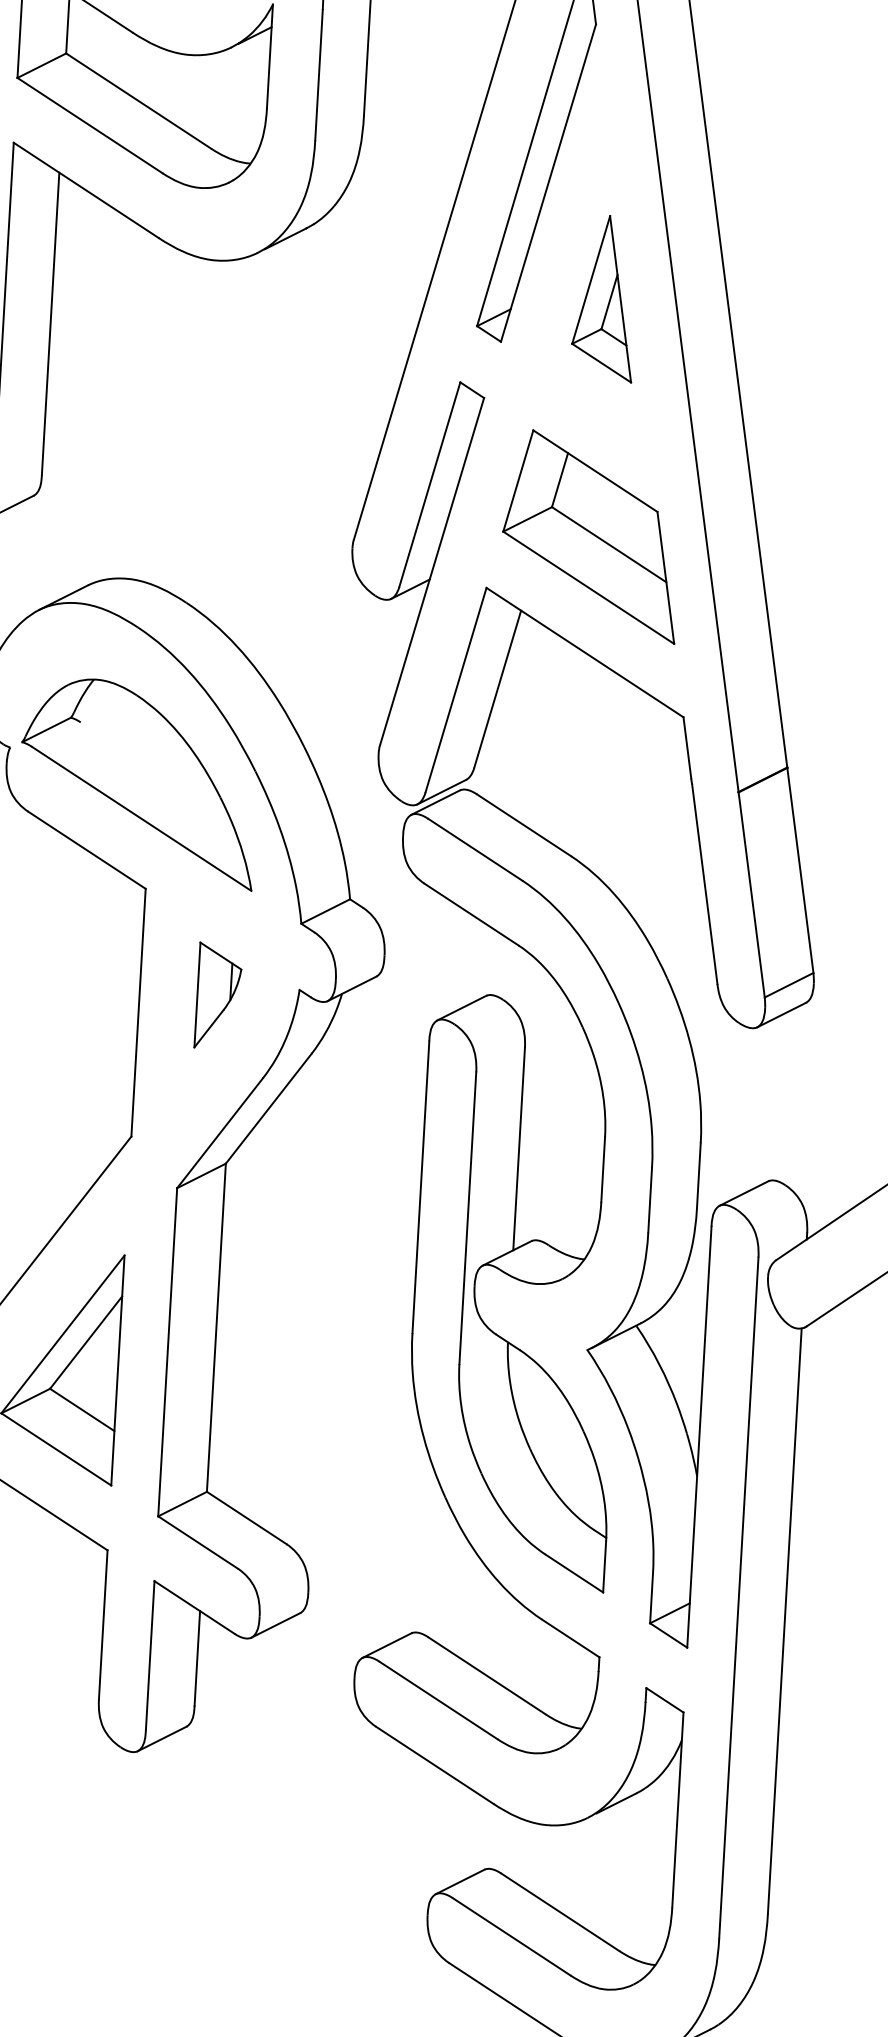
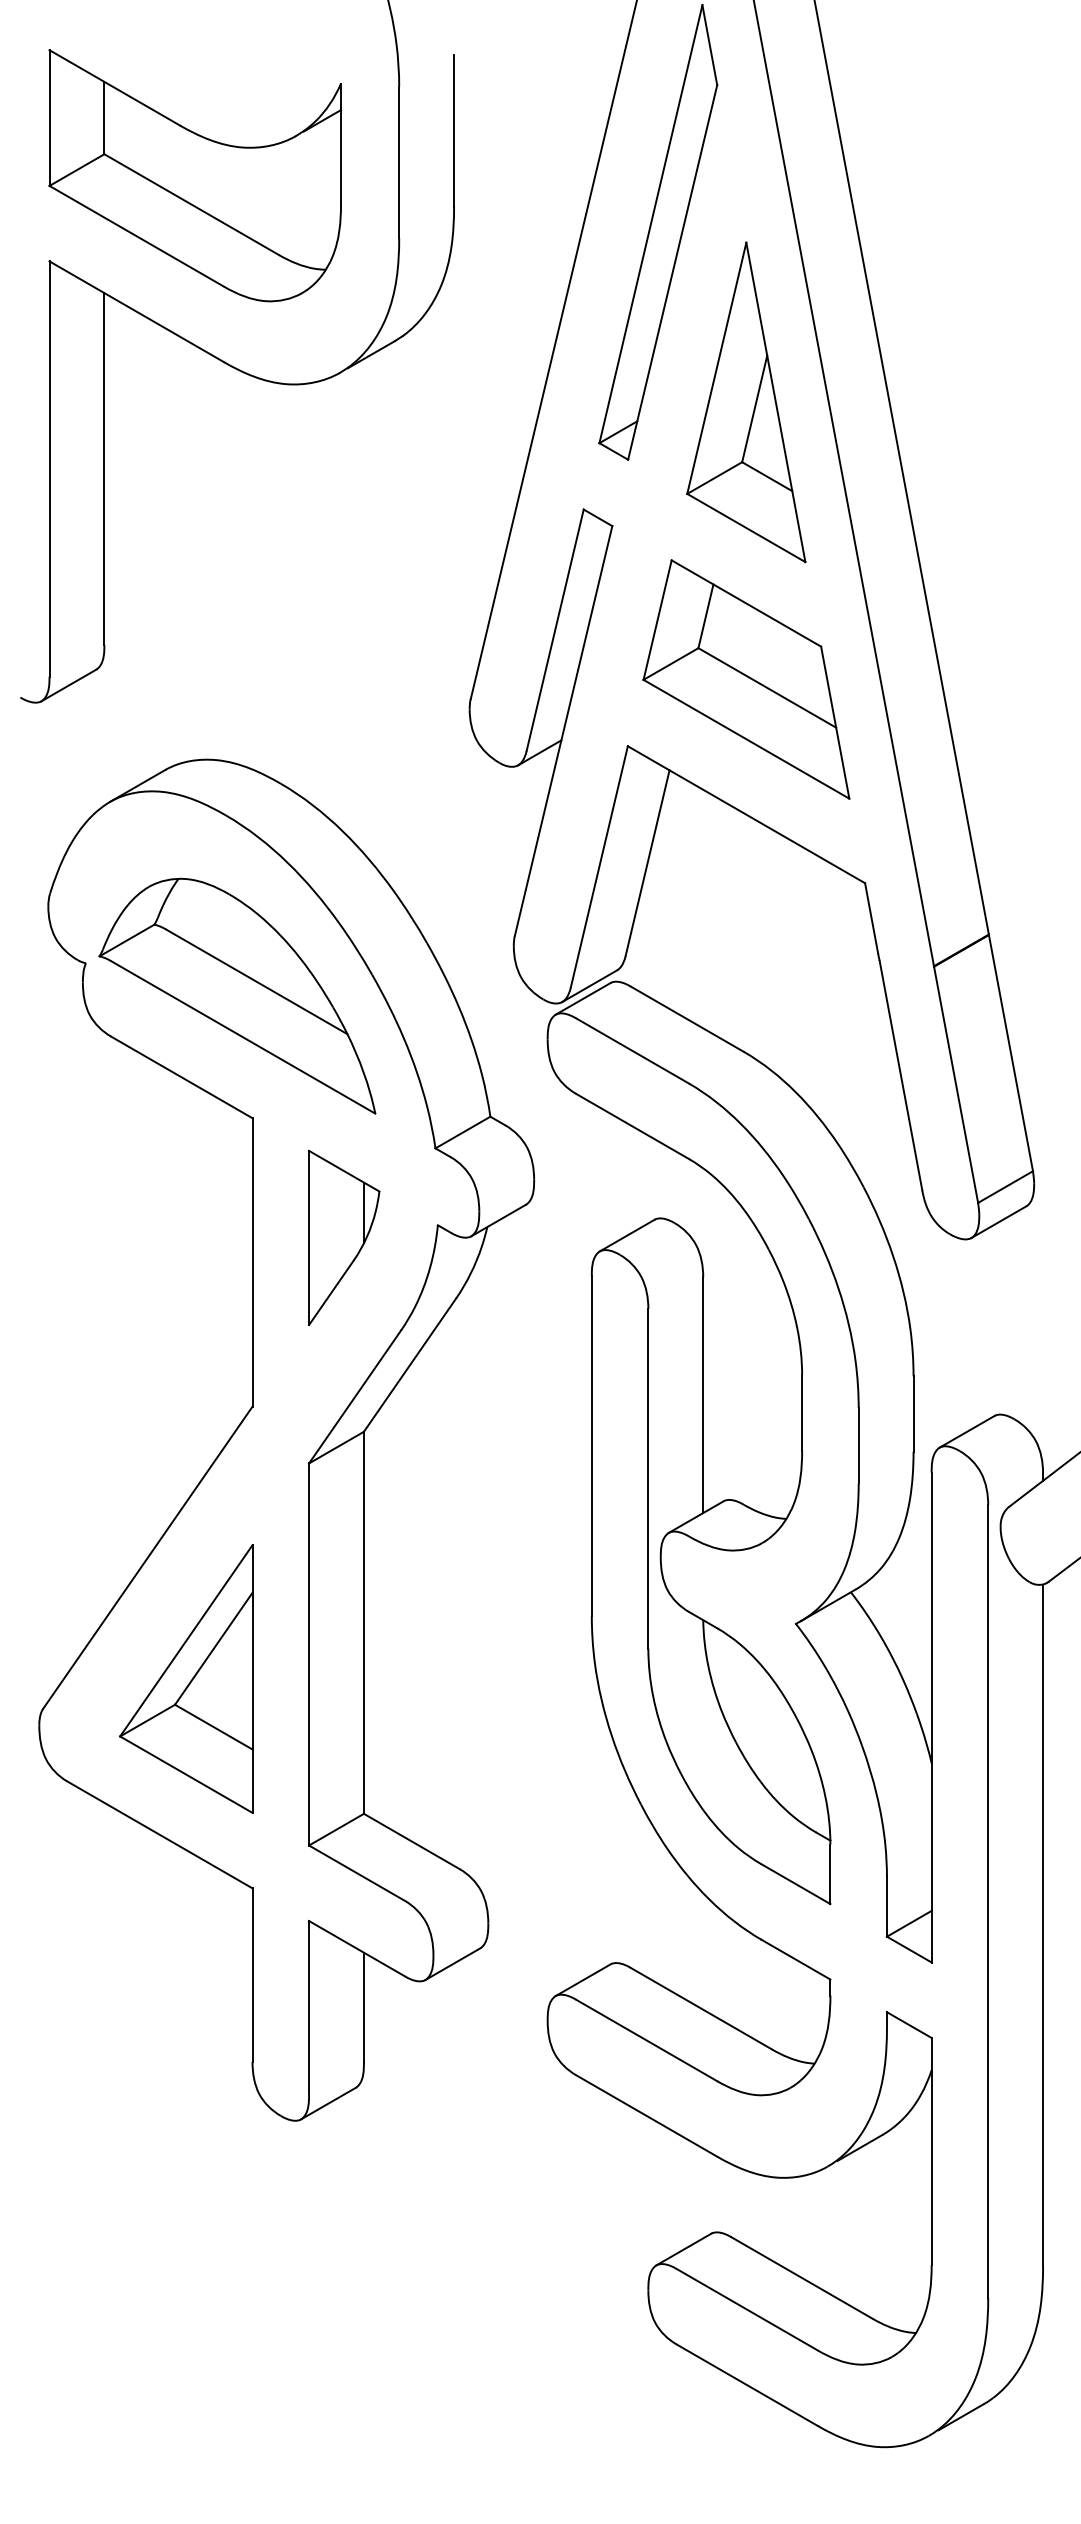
part: (605, 298) -> (746, 402), size x1.67
line: (155, 771) -> (256, 981), added
part: (218, 995) -> (344, 1237), size x1.43

